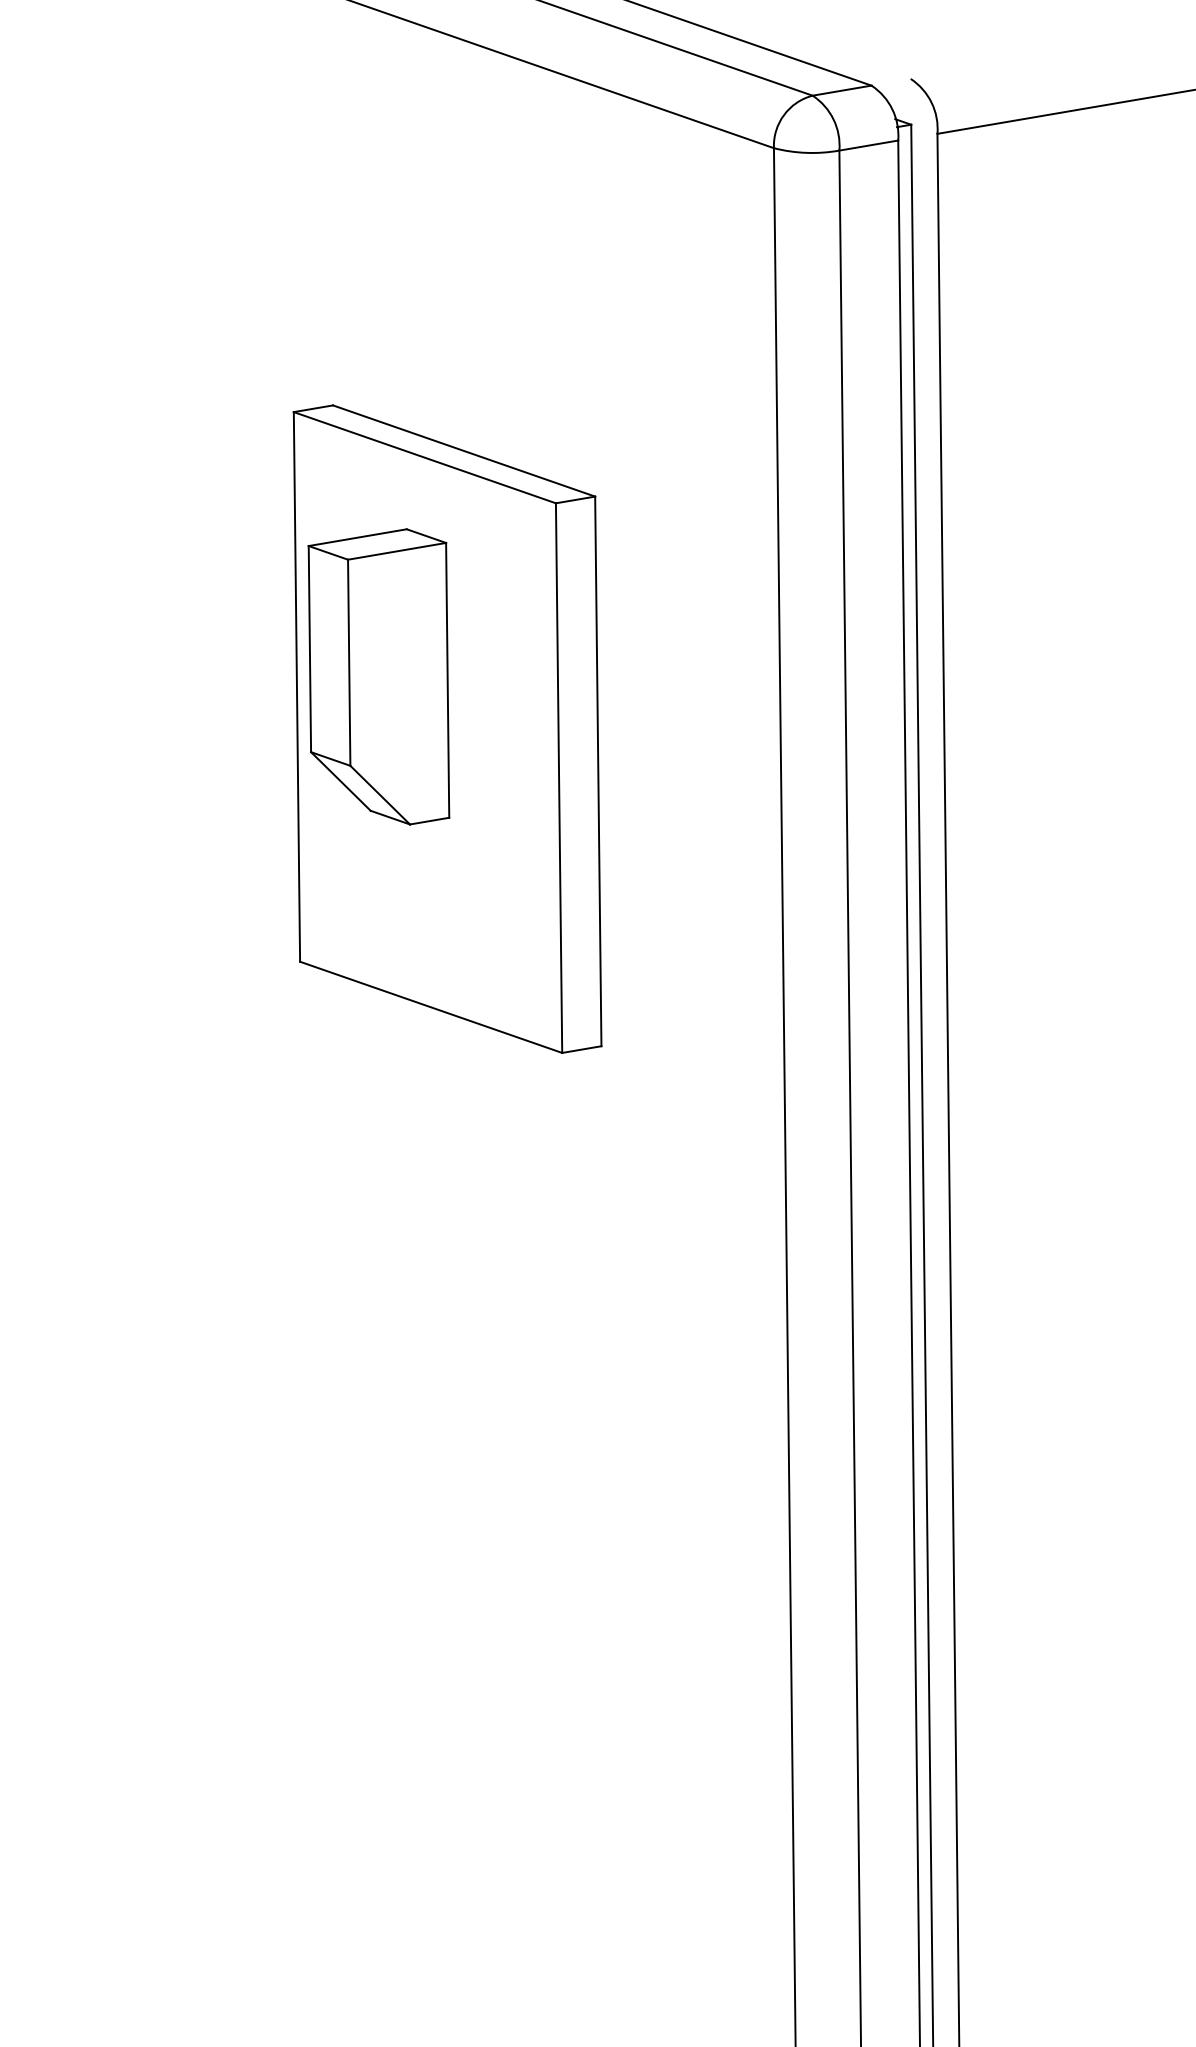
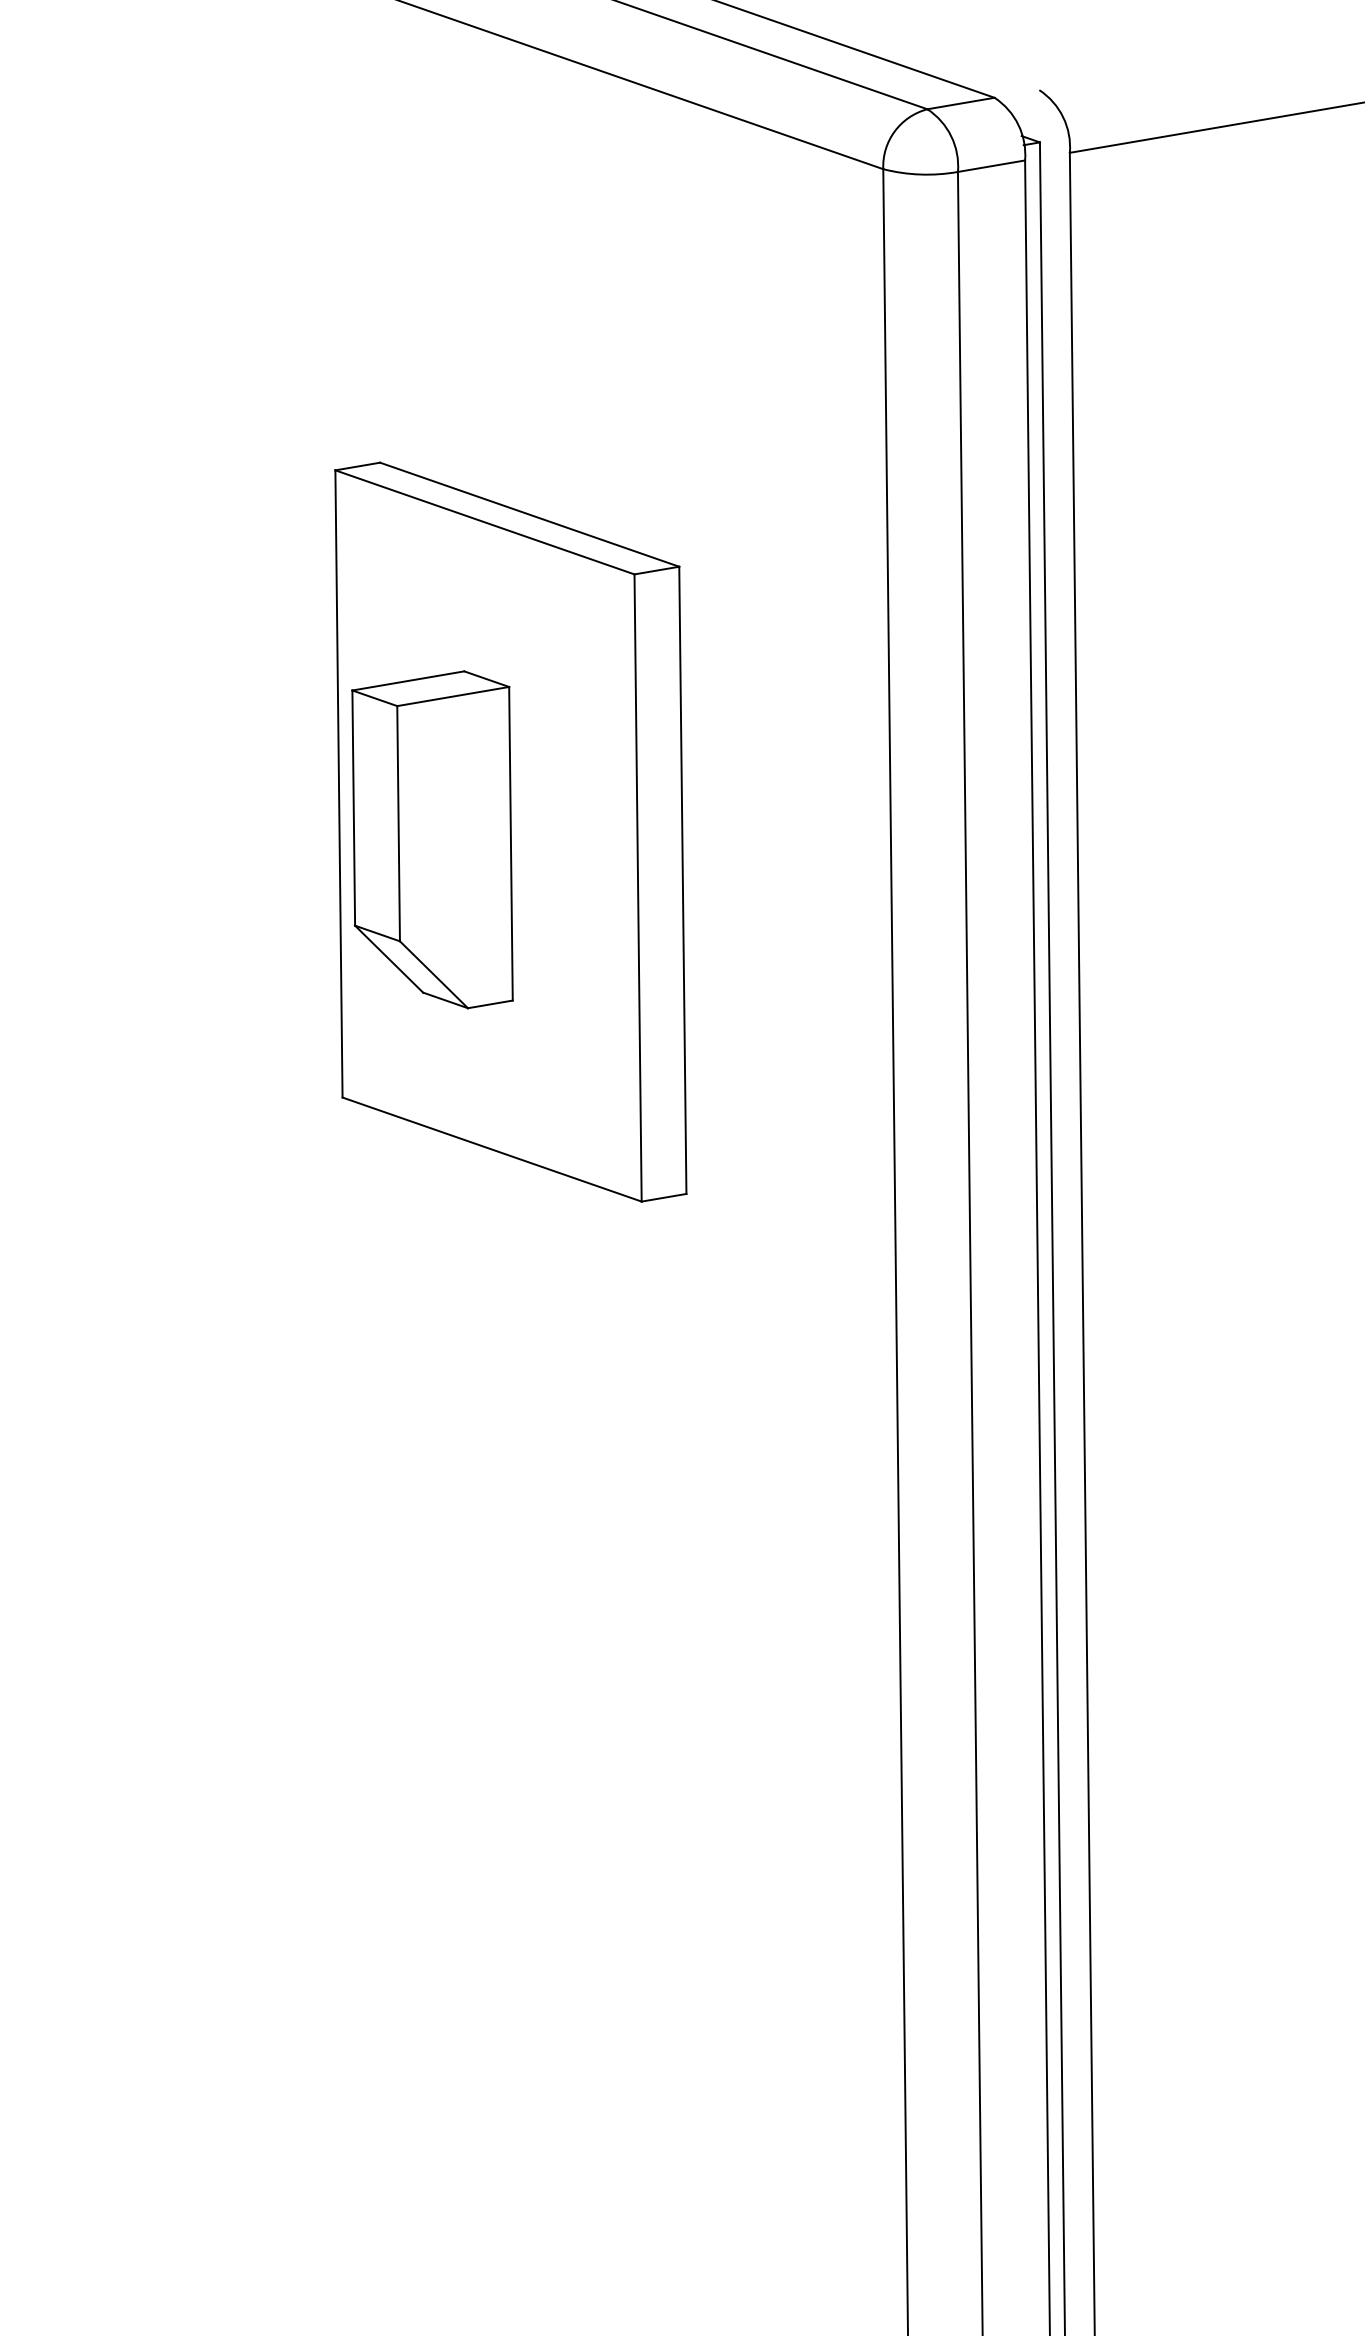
part: (378, 676) -> (432, 839), moved

